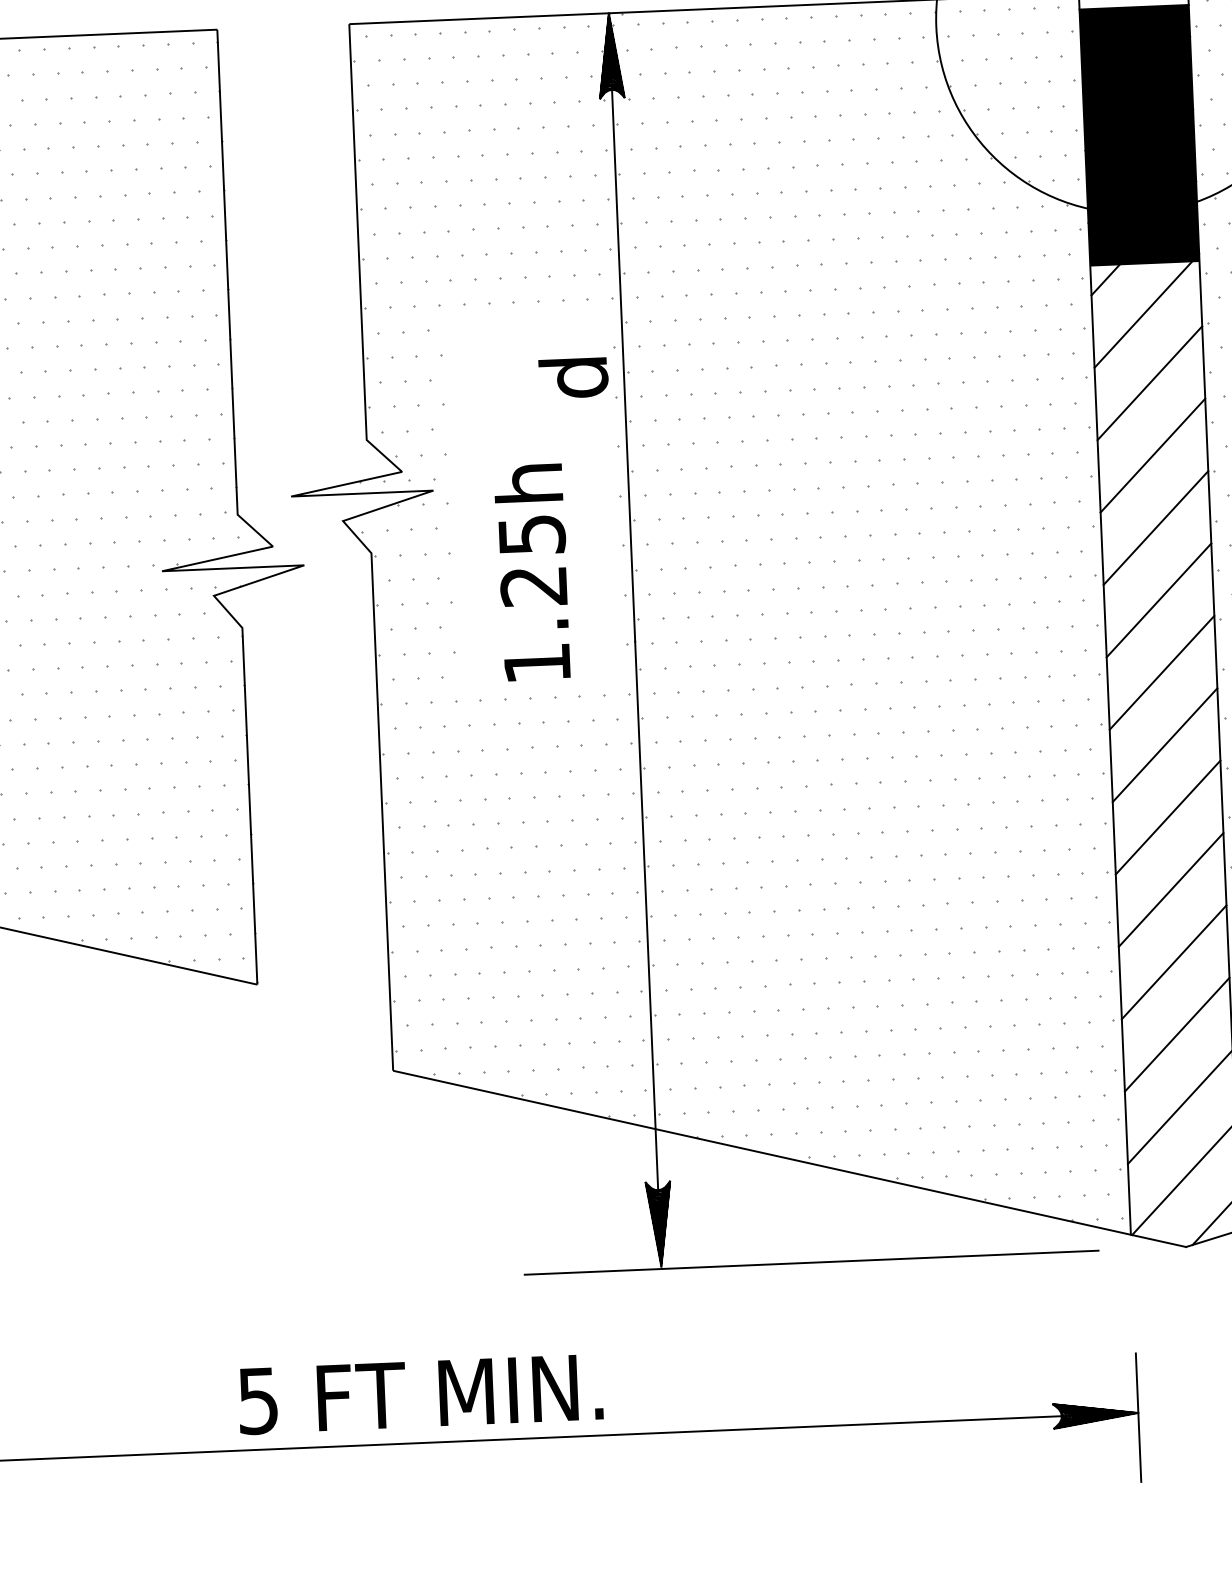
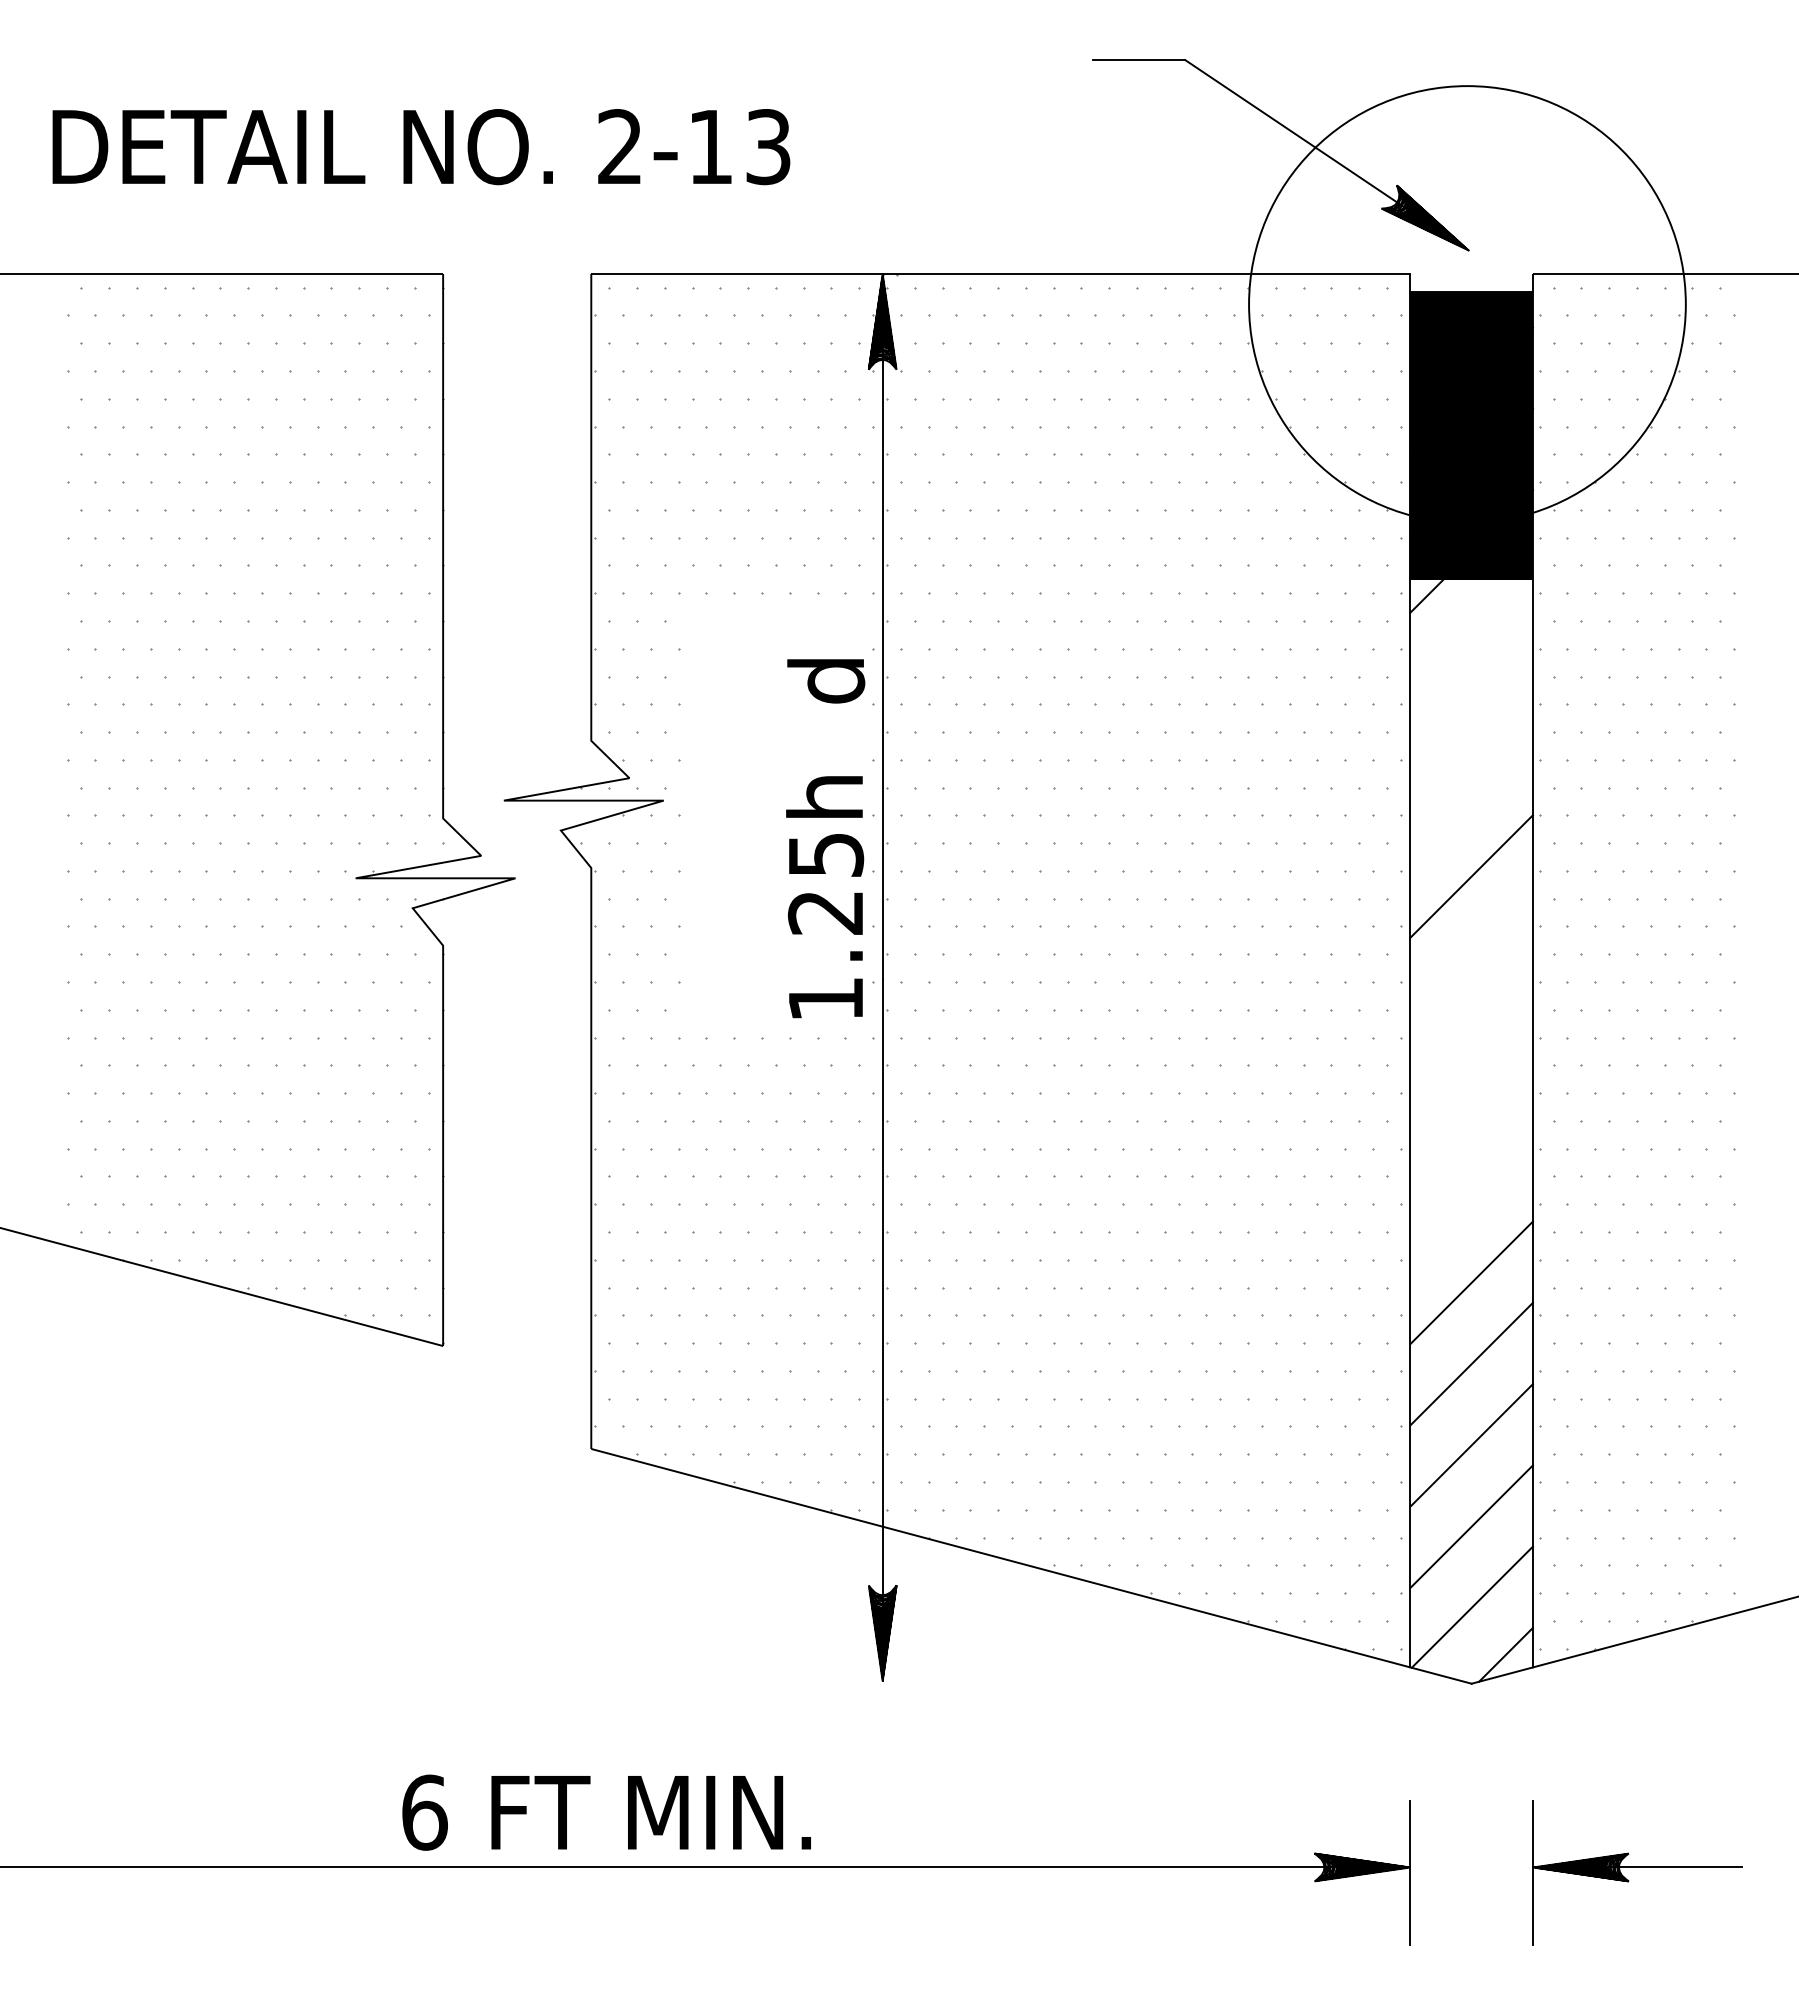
line: (1146, 310) -> (1471, 632), removed
line: (1149, 382) -> (1471, 713), removed
line: (1152, 454) -> (1471, 794), removed
text: (533, 572) -> (825, 897), moved
line: (1158, 600) -> (1471, 957), removed
line: (1161, 672) -> (1471, 1038), removed
line: (1164, 745) -> (1471, 1120), removed
line: (1167, 817) -> (1471, 1201), removed
line: (811, 1262) -> (1051, 1683), removed
text: (258, 1400) -> (424, 1812), 5 -> 6

